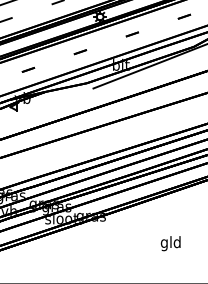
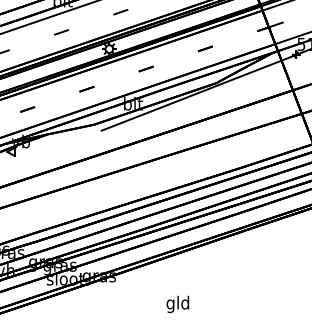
text: (170, 243) -> (177, 304), moved

